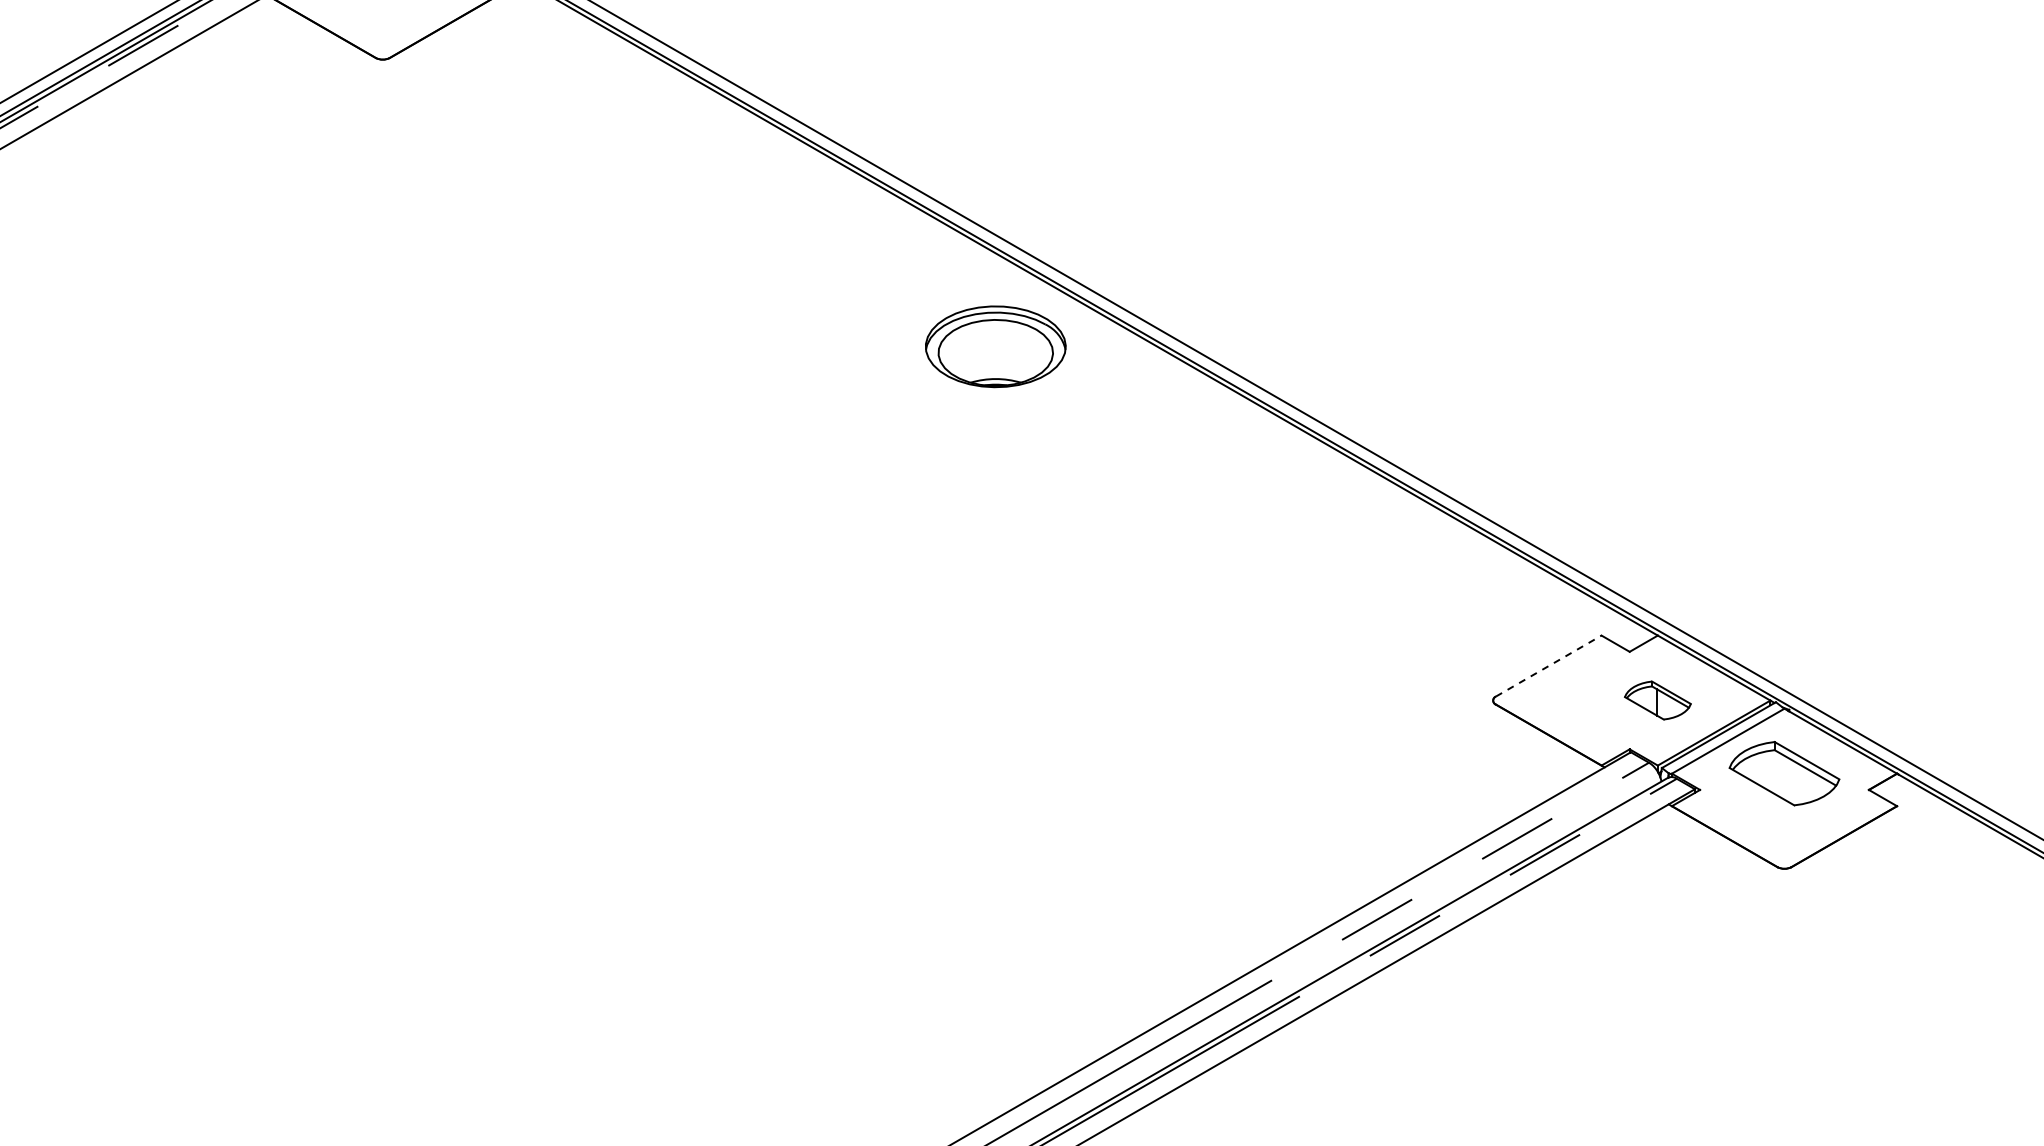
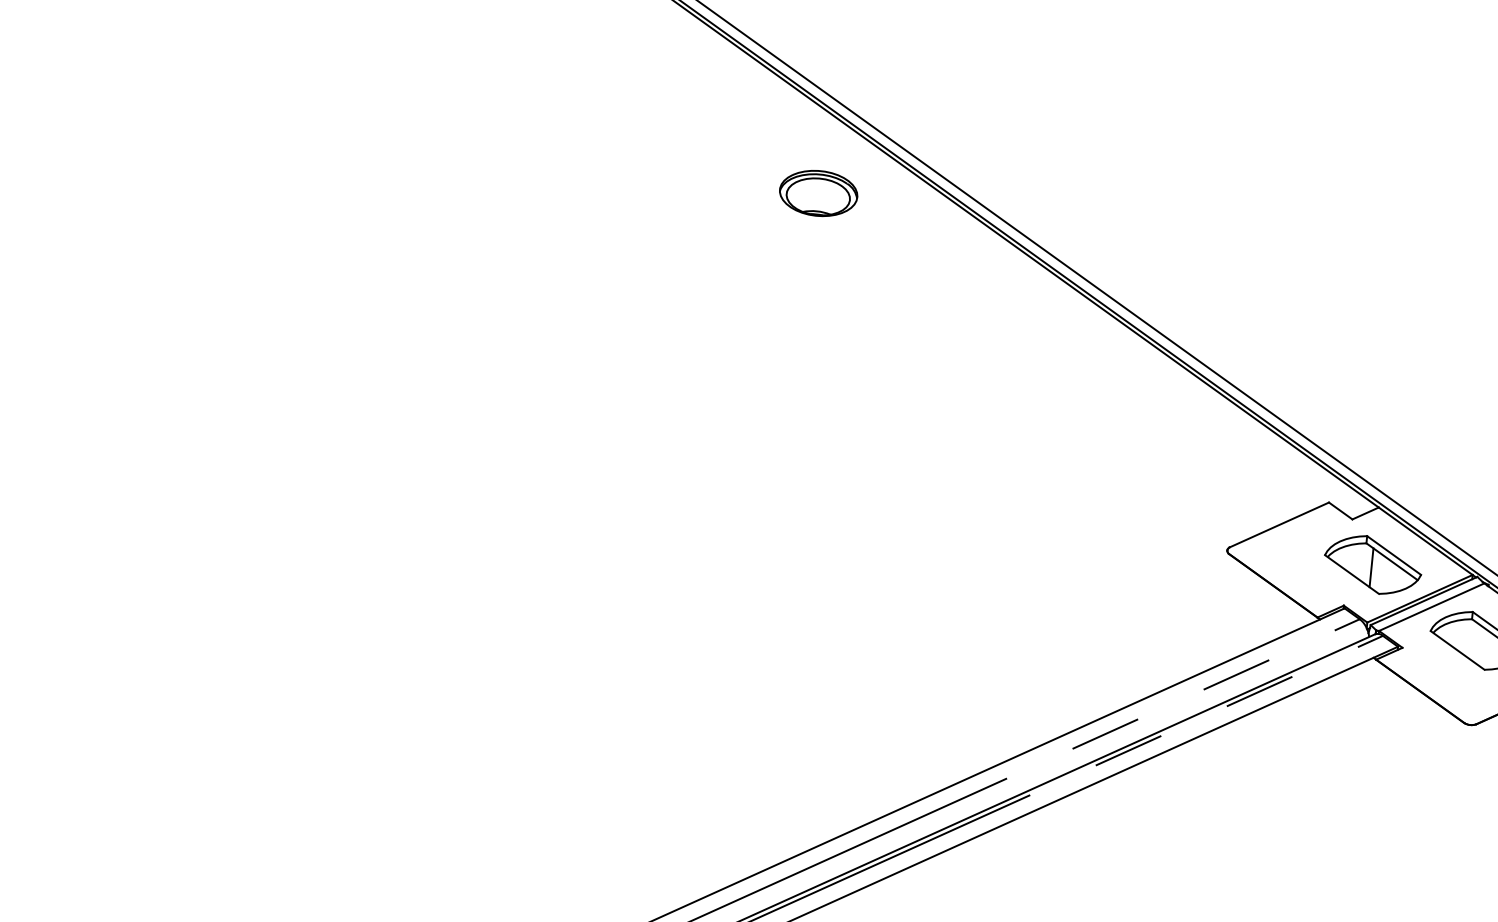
part: (995, 346) -> (818, 193), size x0.62
line: (1548, 666) -> (1279, 525), dashed -> solid
part: (1657, 700) -> (1372, 564), size x1.67

